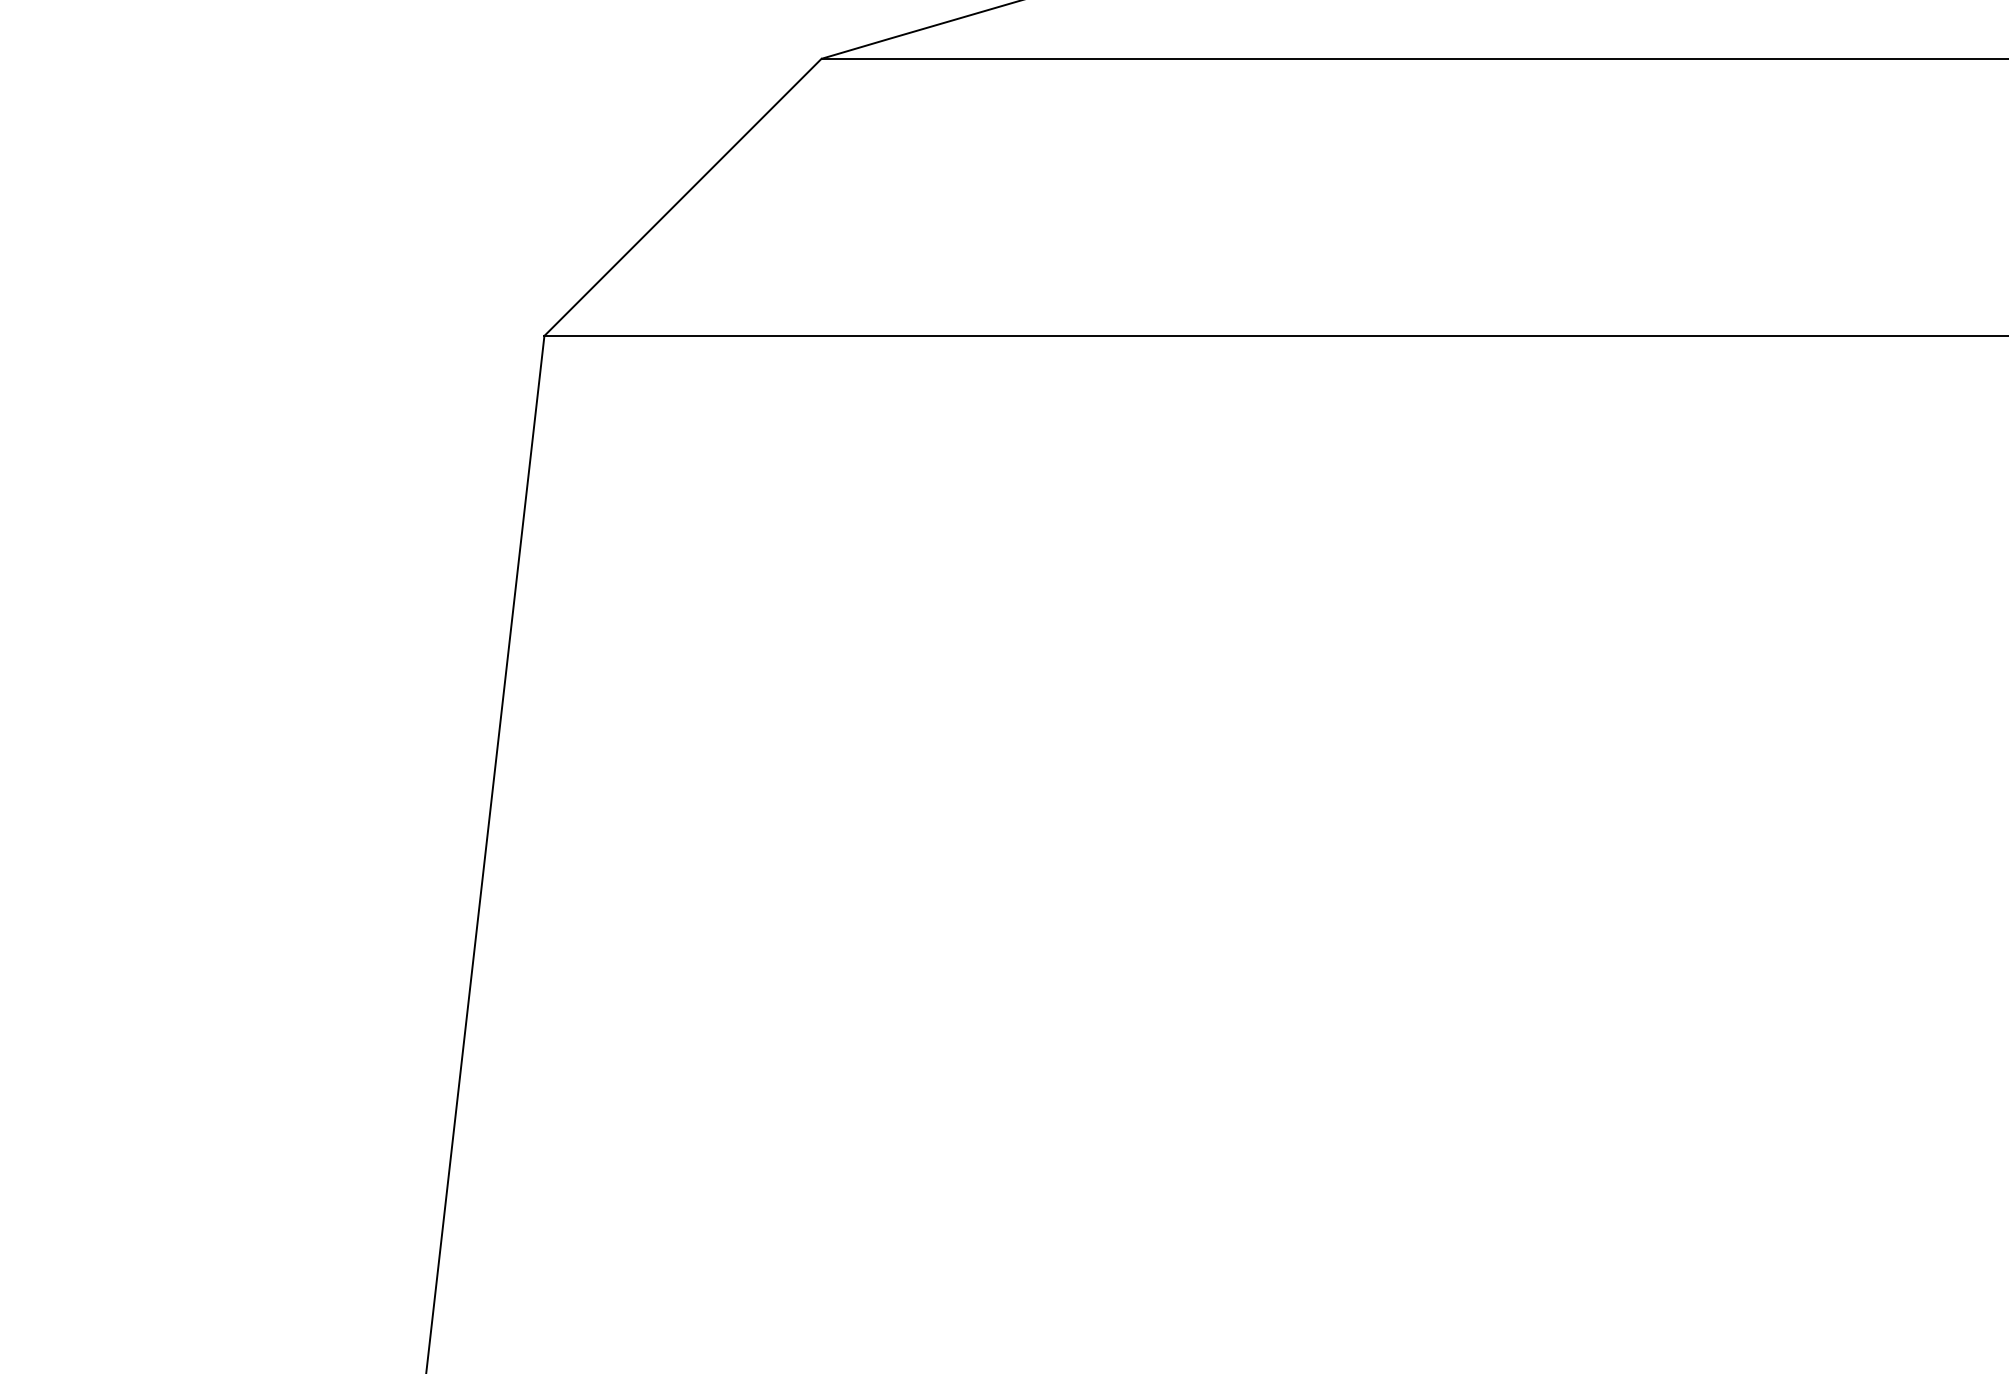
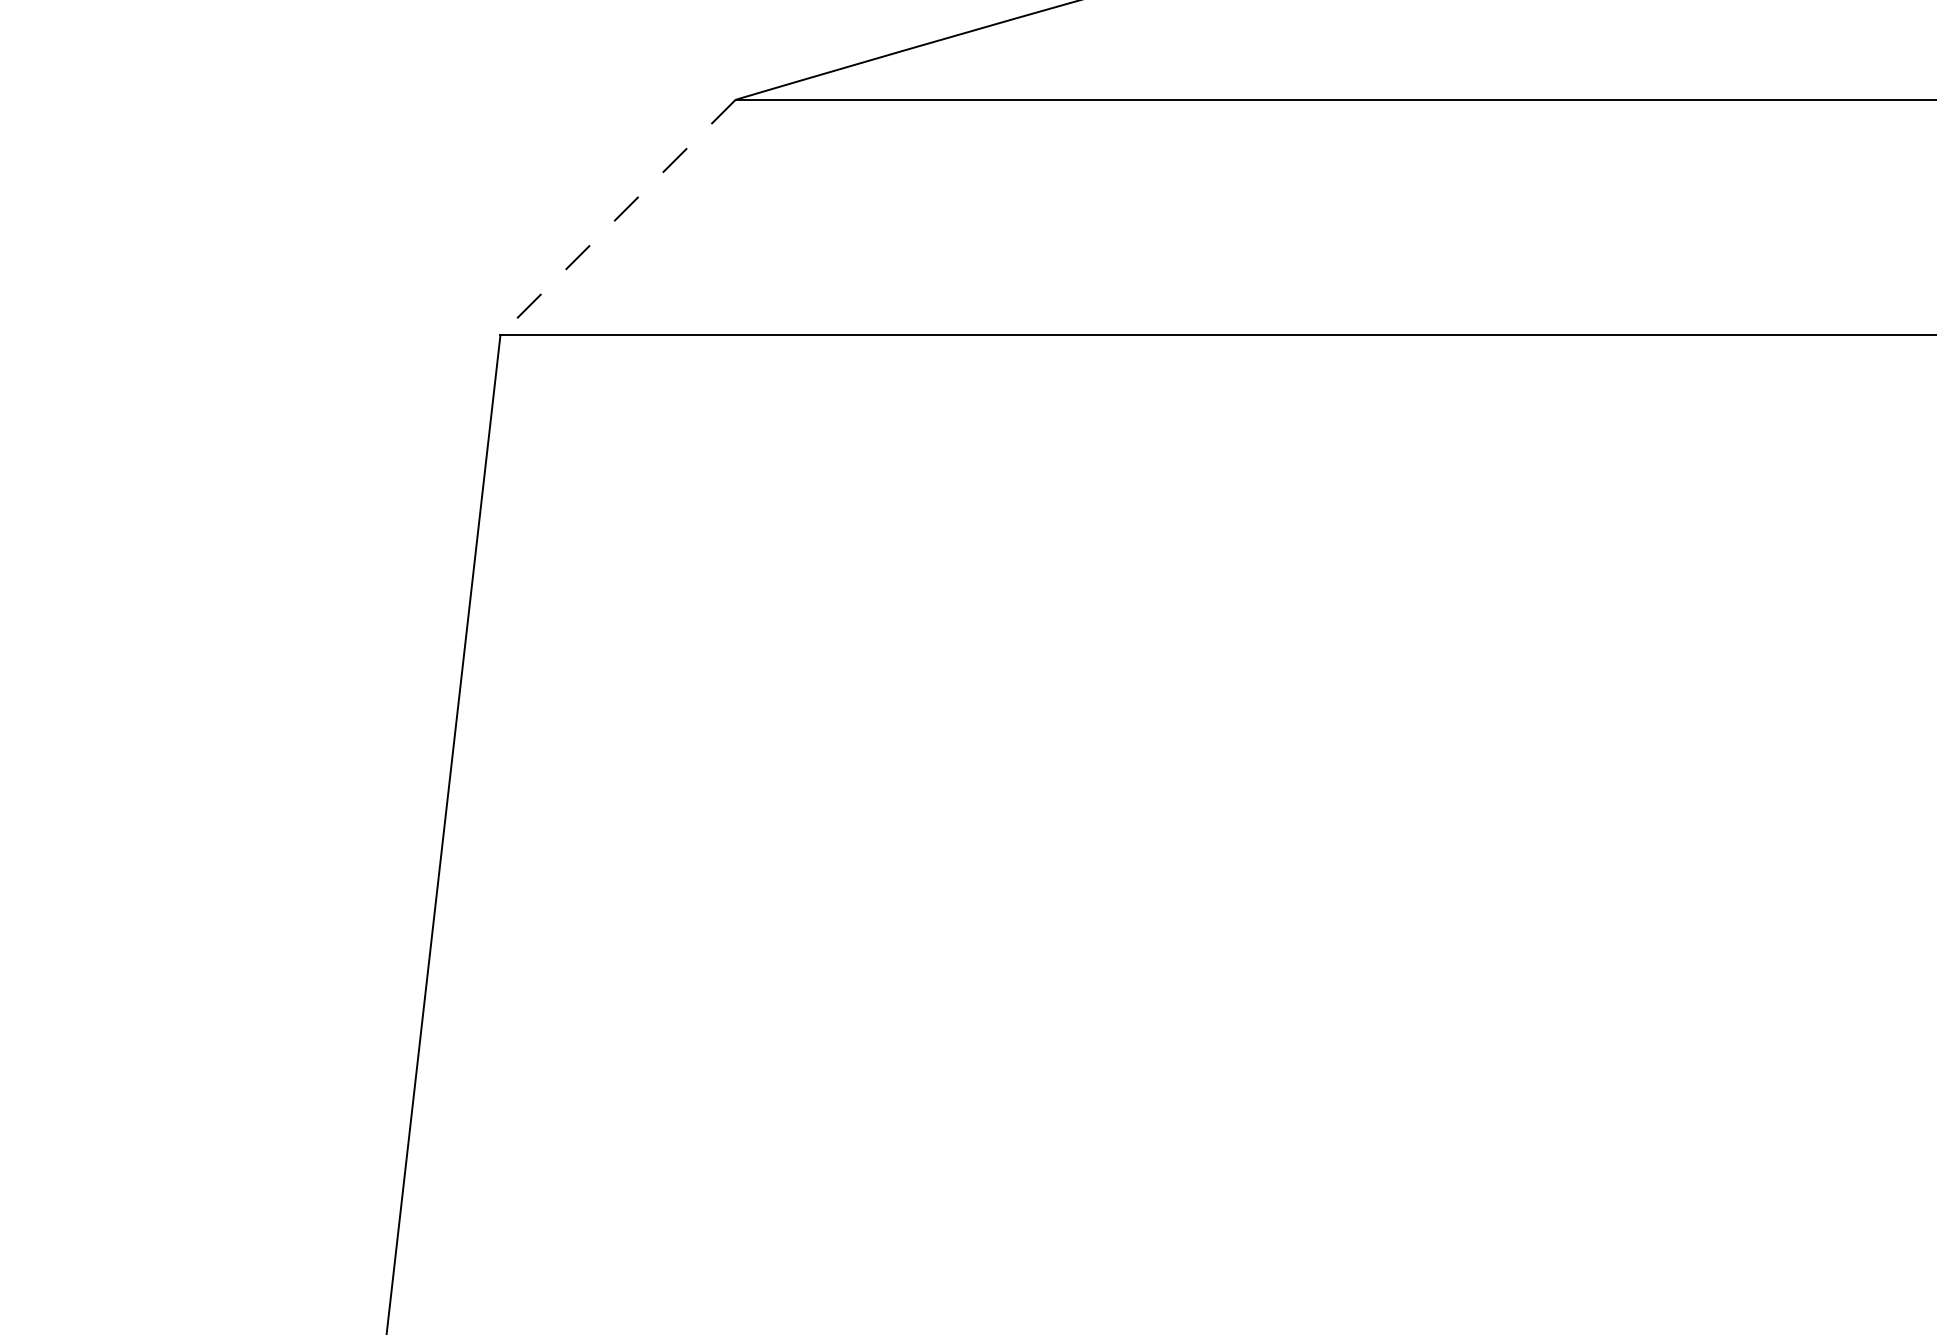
line: (682, 197) -> (617, 217), solid -> dashed

